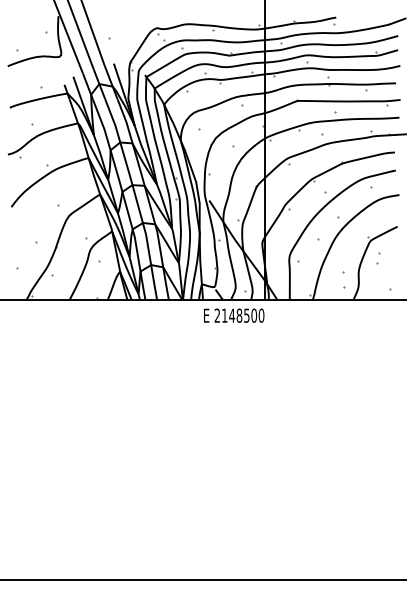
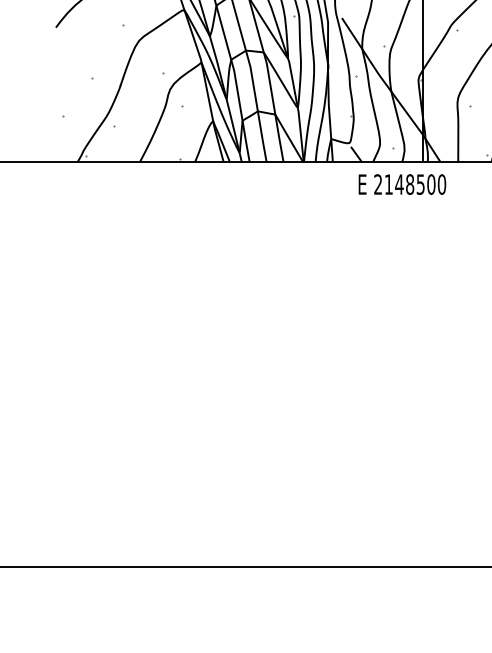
text: (234, 315) -> (402, 184), moved

